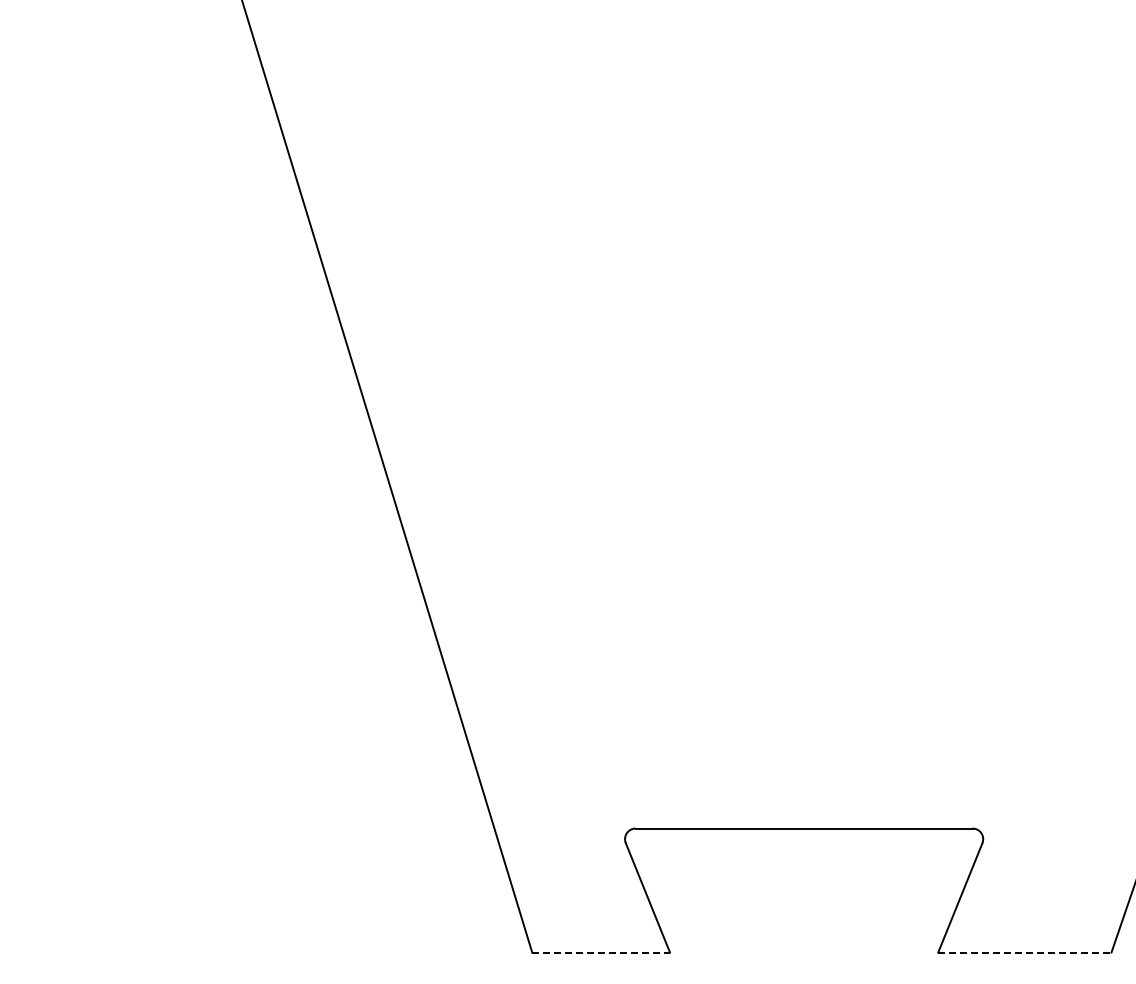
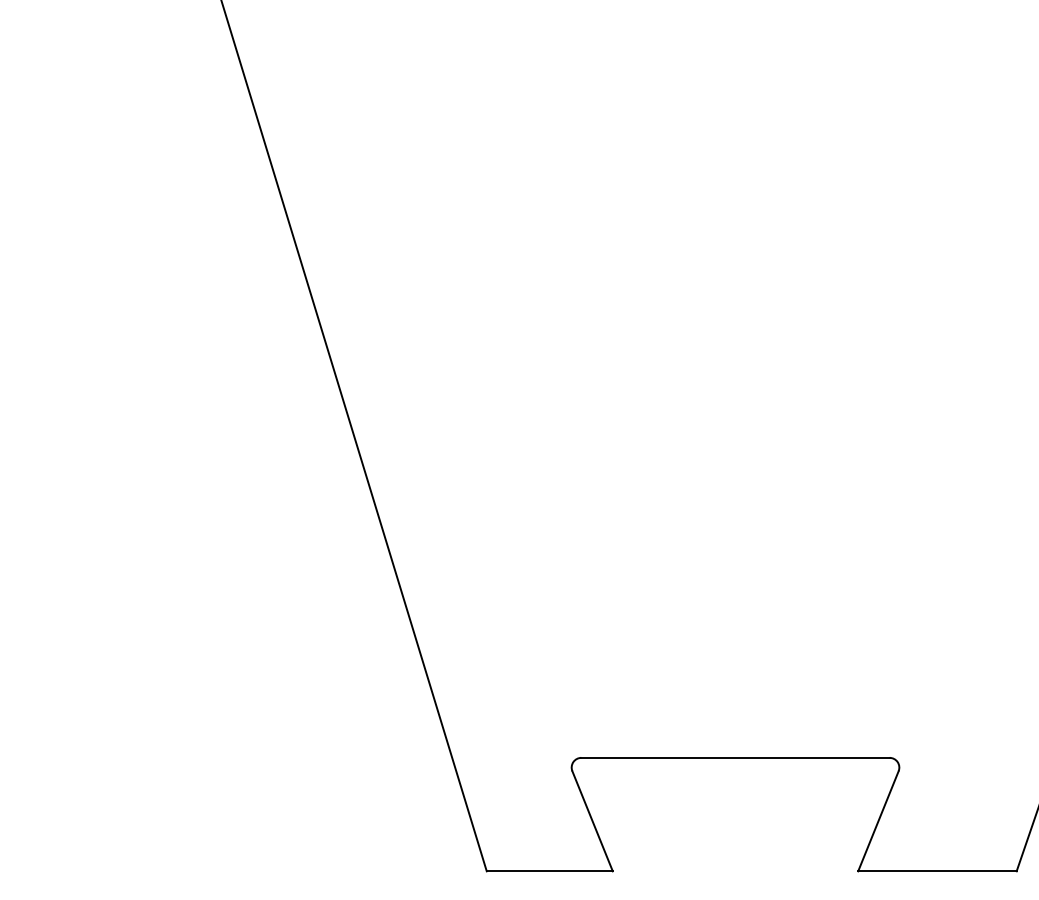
line: (601, 952) -> (550, 871), dashed -> solid
line: (1024, 952) -> (937, 871), dashed -> solid

